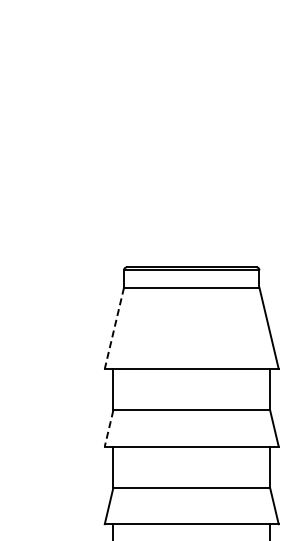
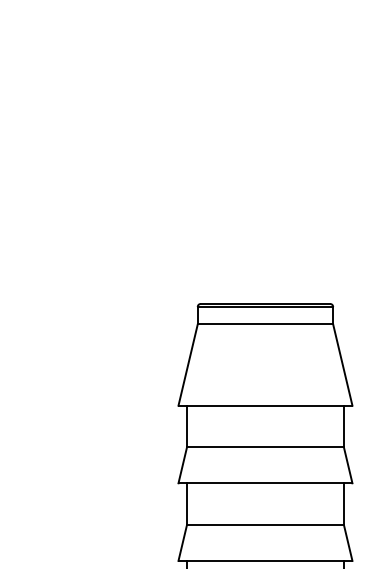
line: (114, 328) -> (188, 365), dashed -> solid
line: (108, 428) -> (182, 465), dashed -> solid

